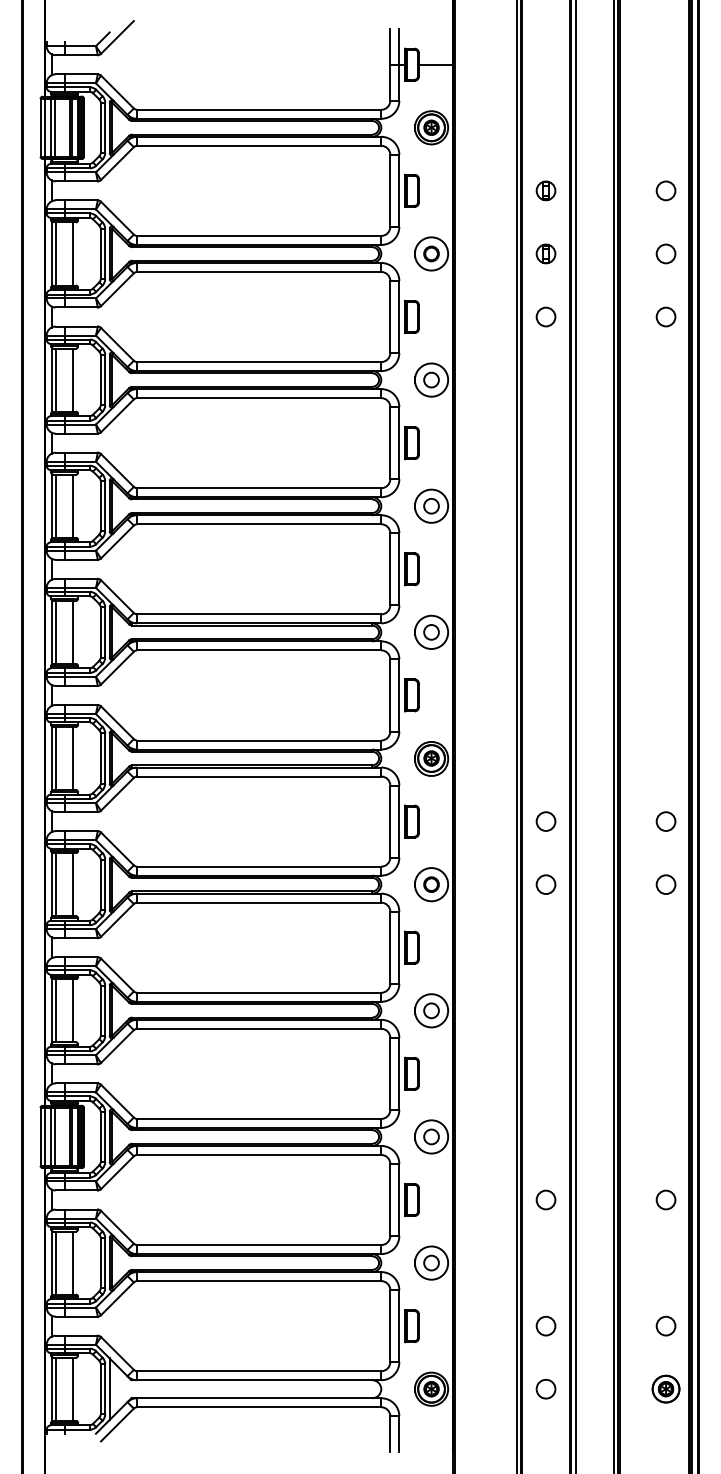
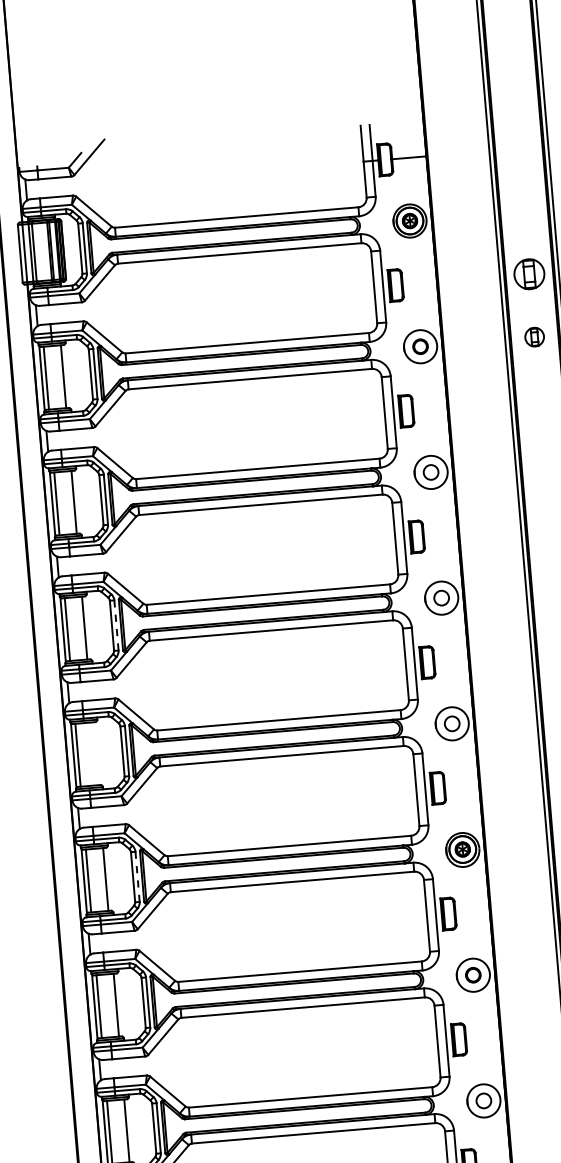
part: (545, 190) -> (528, 273), size x1.6
circle: (545, 316) -> (539, 399), removed
line: (105, 505) -> (116, 624), solid -> dashed
line: (73, 631) -> (95, 752), removed
line: (105, 758) -> (137, 876), solid -> dashed

